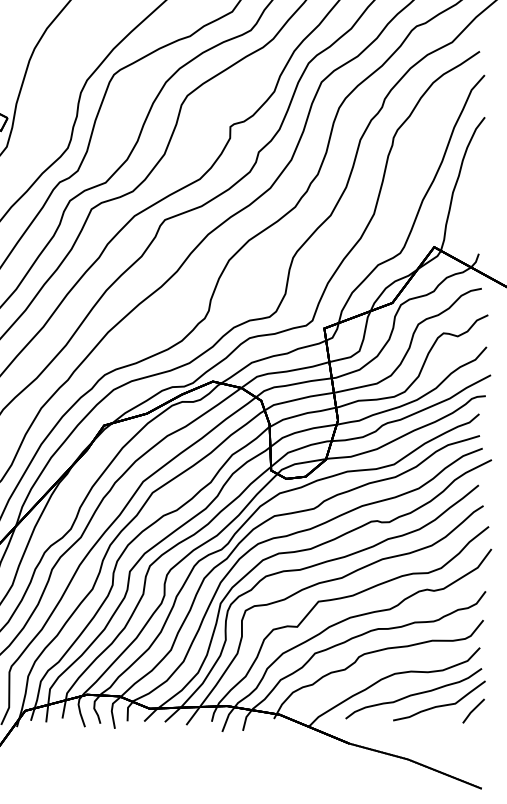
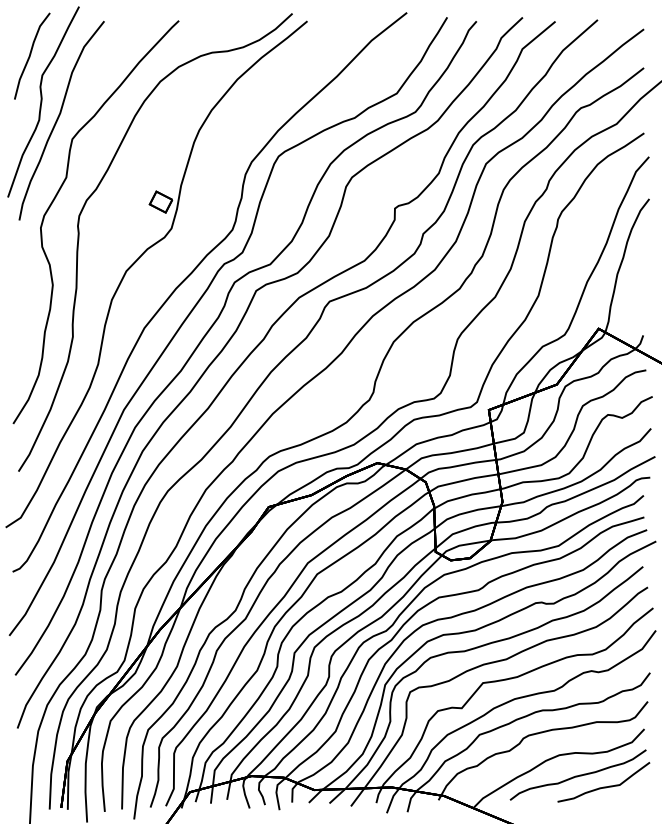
line: (474, 711) -> (638, 792), removed

